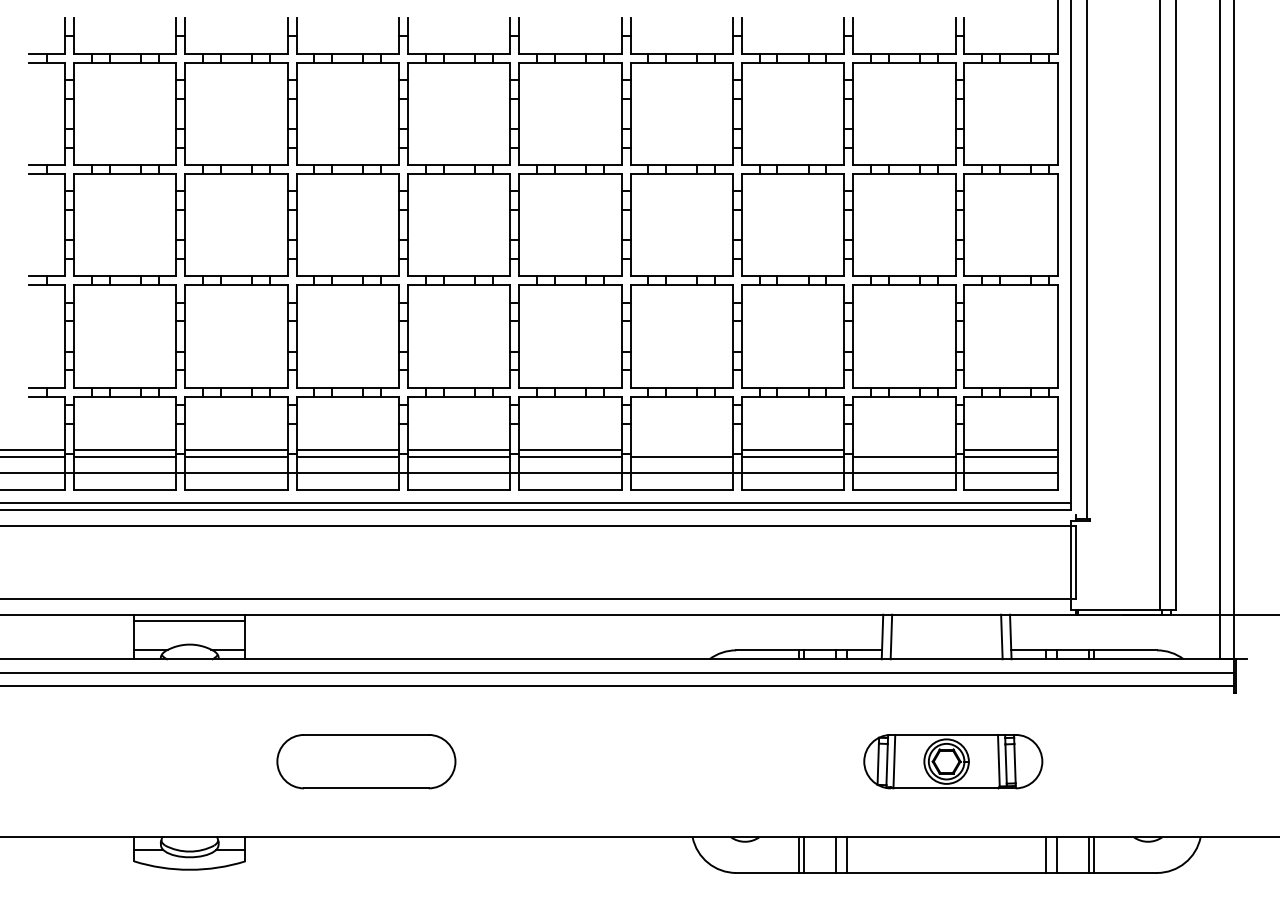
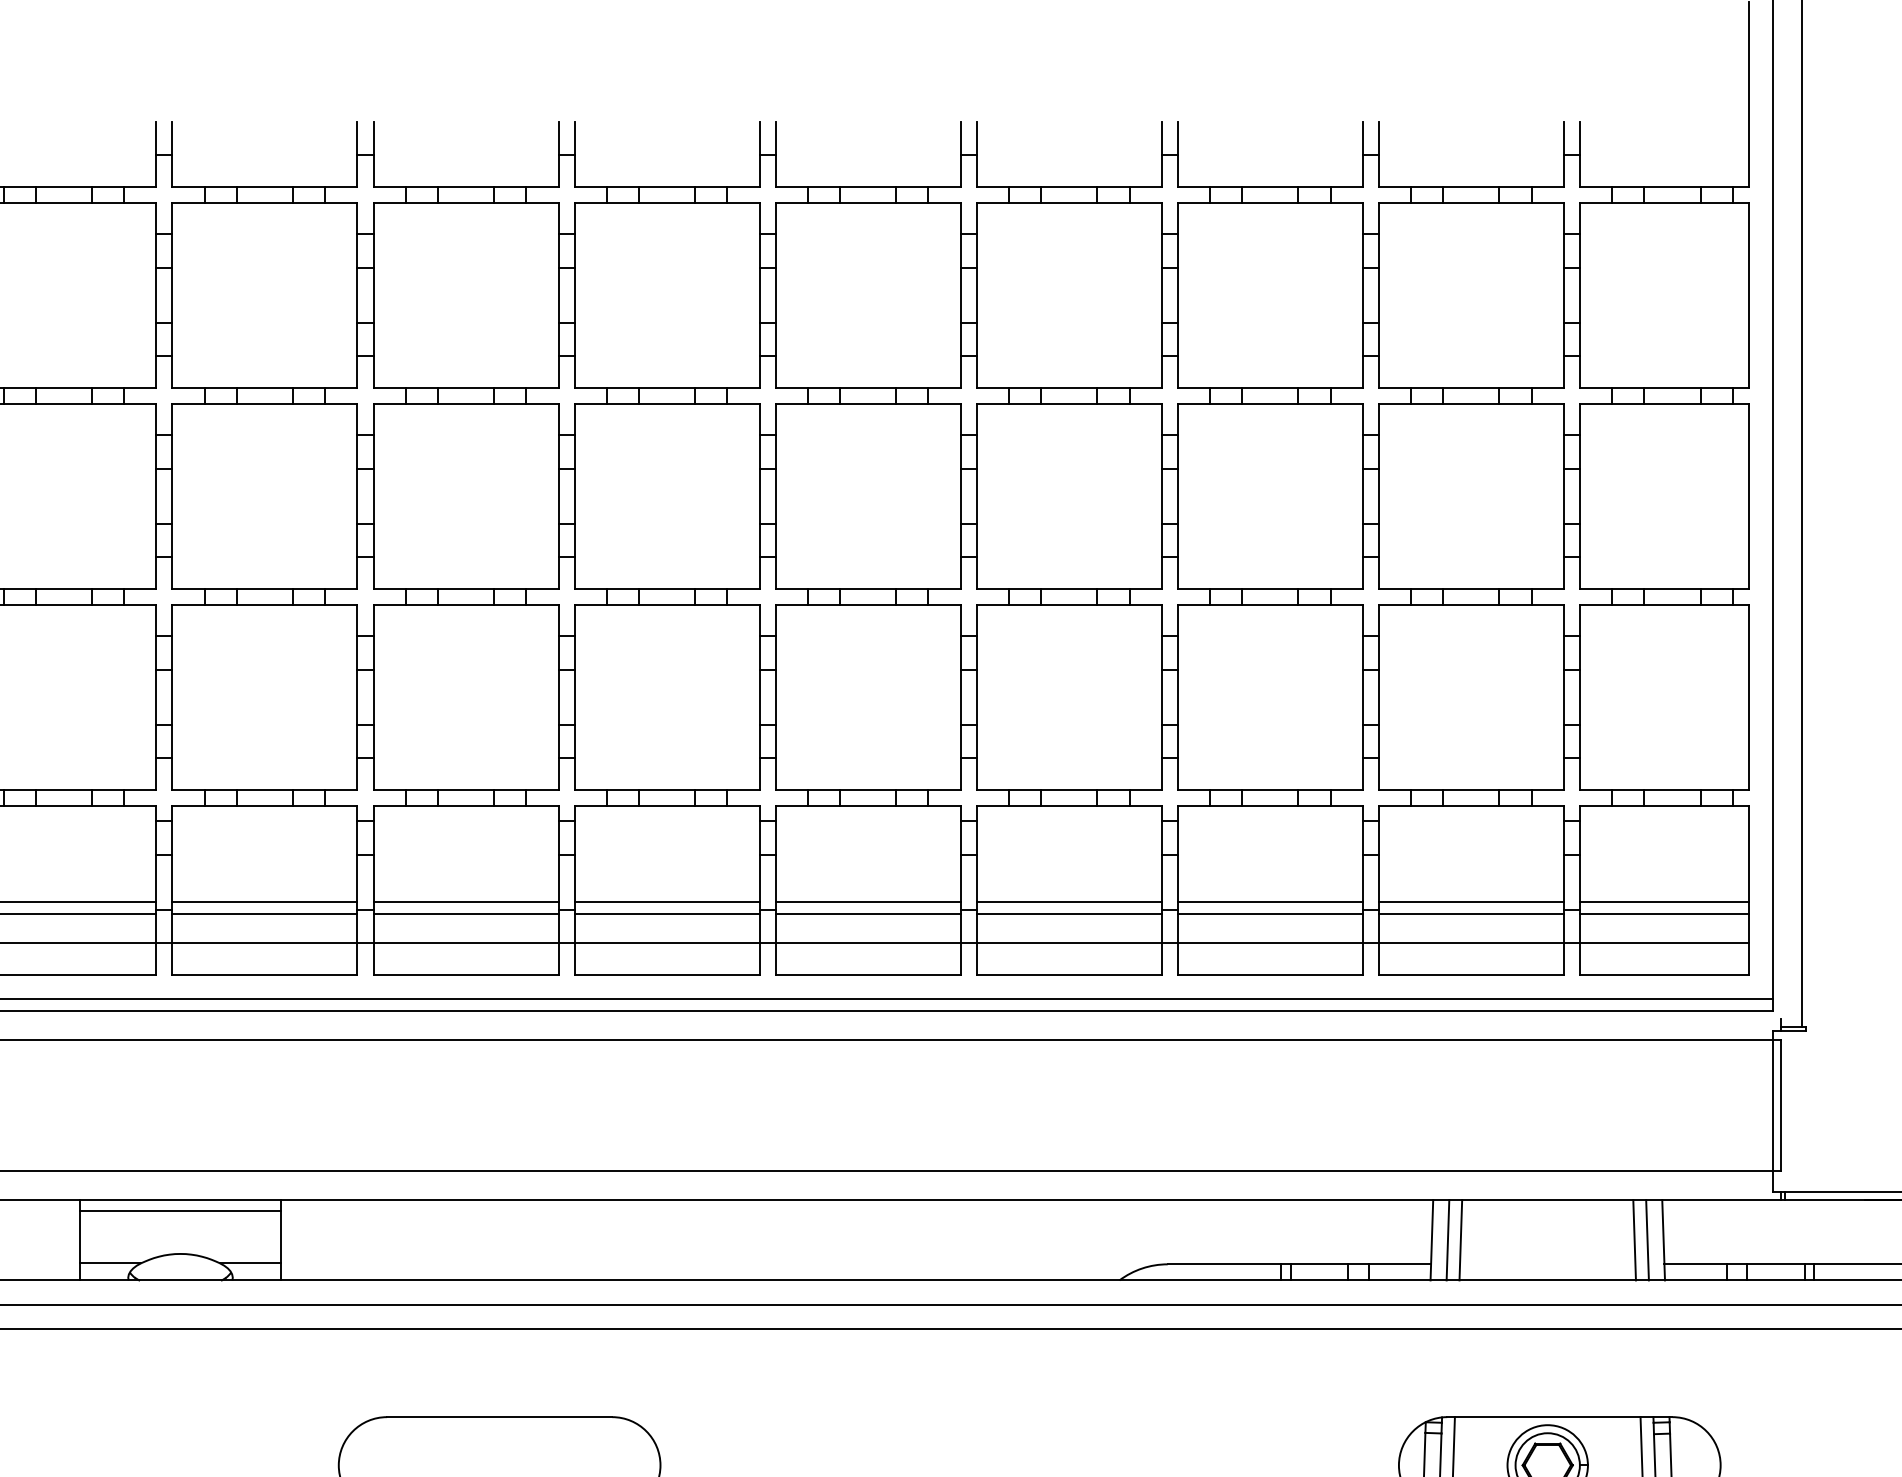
line: (681, 449) -> (1068, 901), added
line: (904, 449) -> (1471, 901), added
line: (898, 636) -> (1460, 1239), added
line: (994, 636) -> (1634, 1239), added

